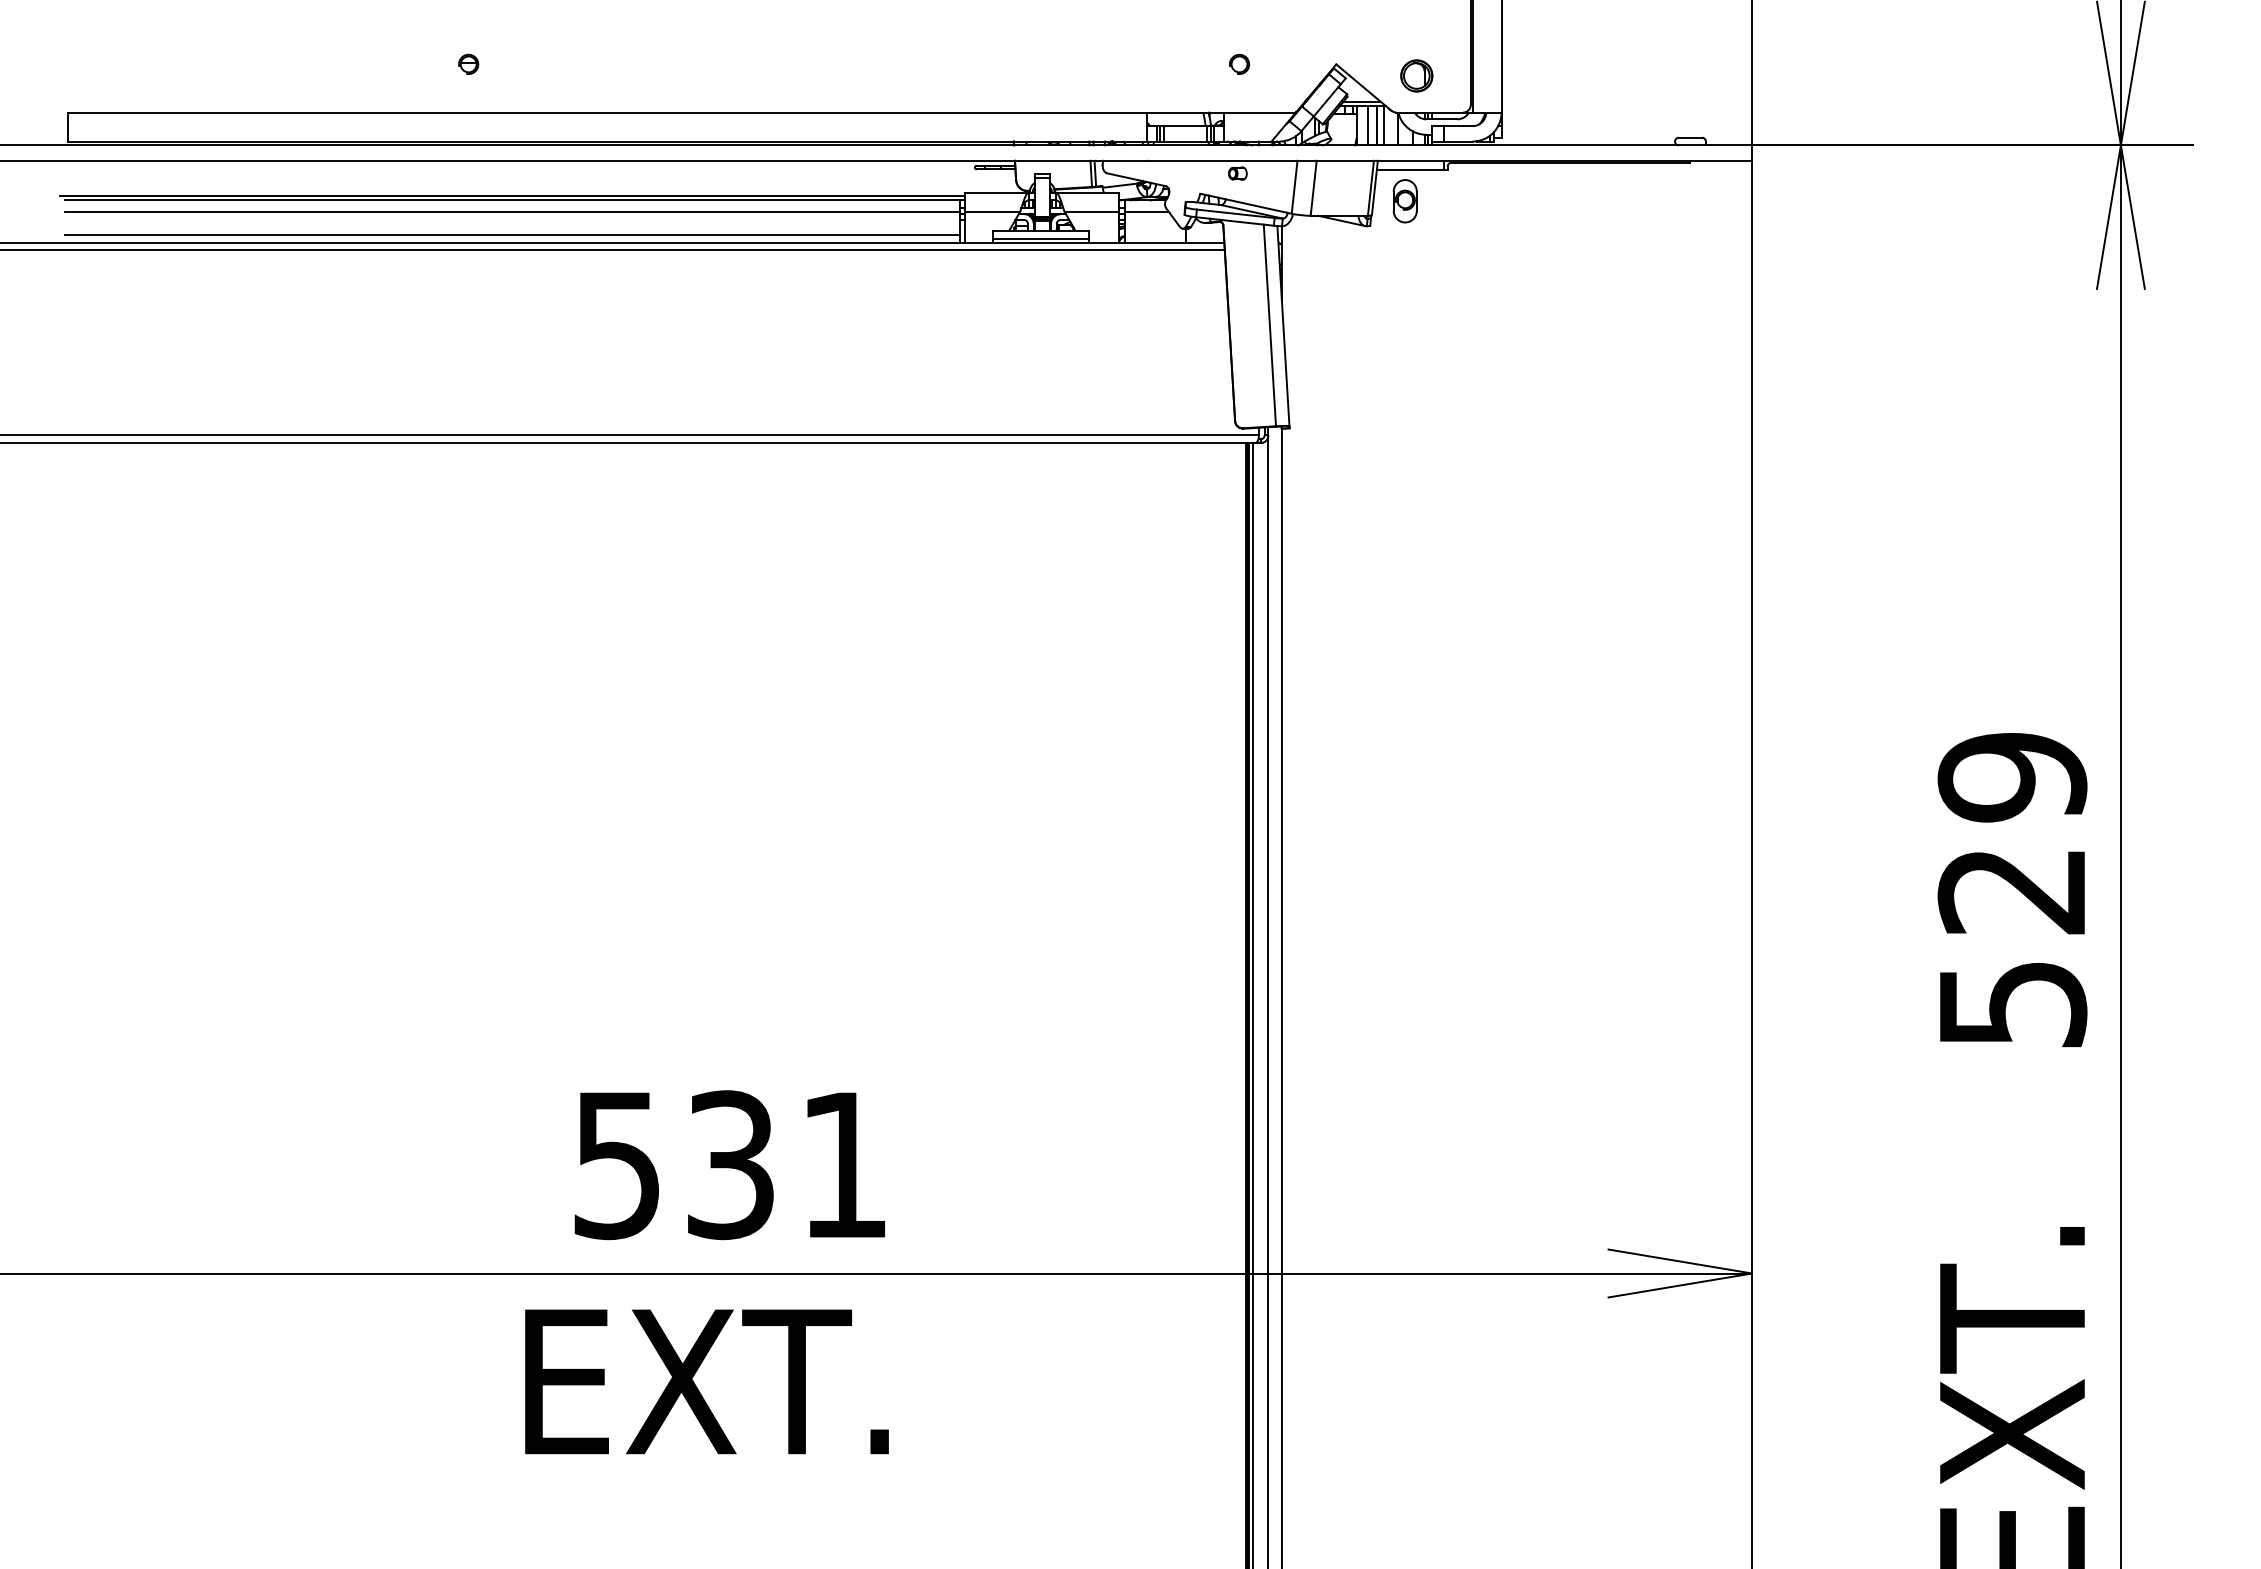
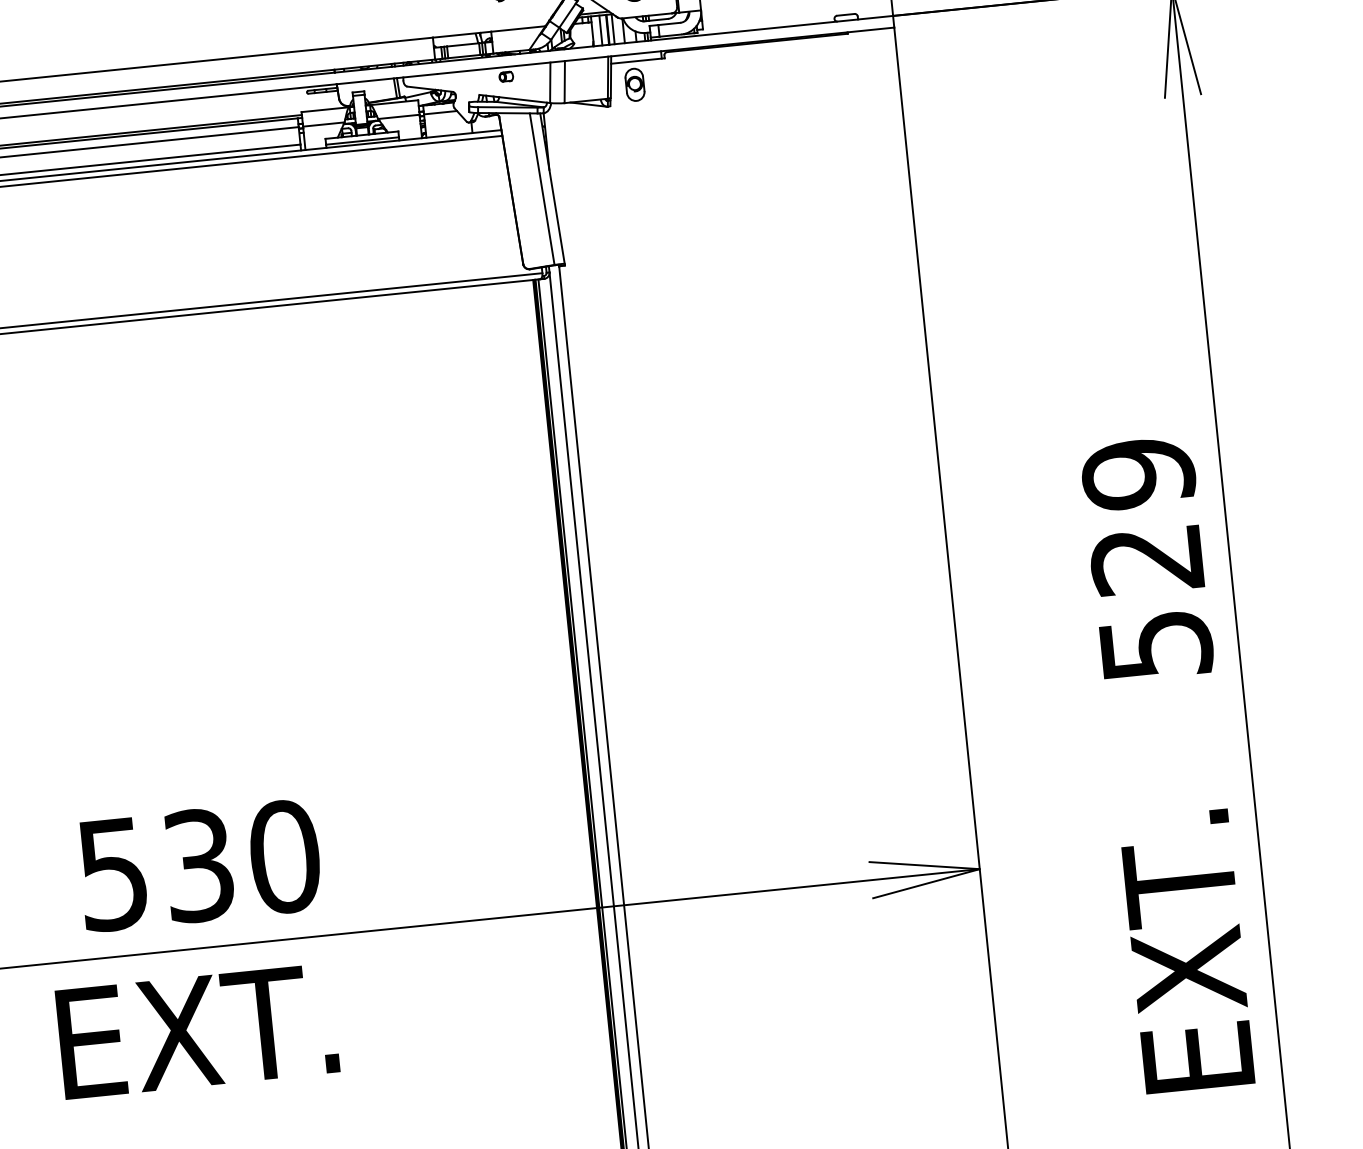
text: (844, 1165) -> (284, 857), 531 -> 530

